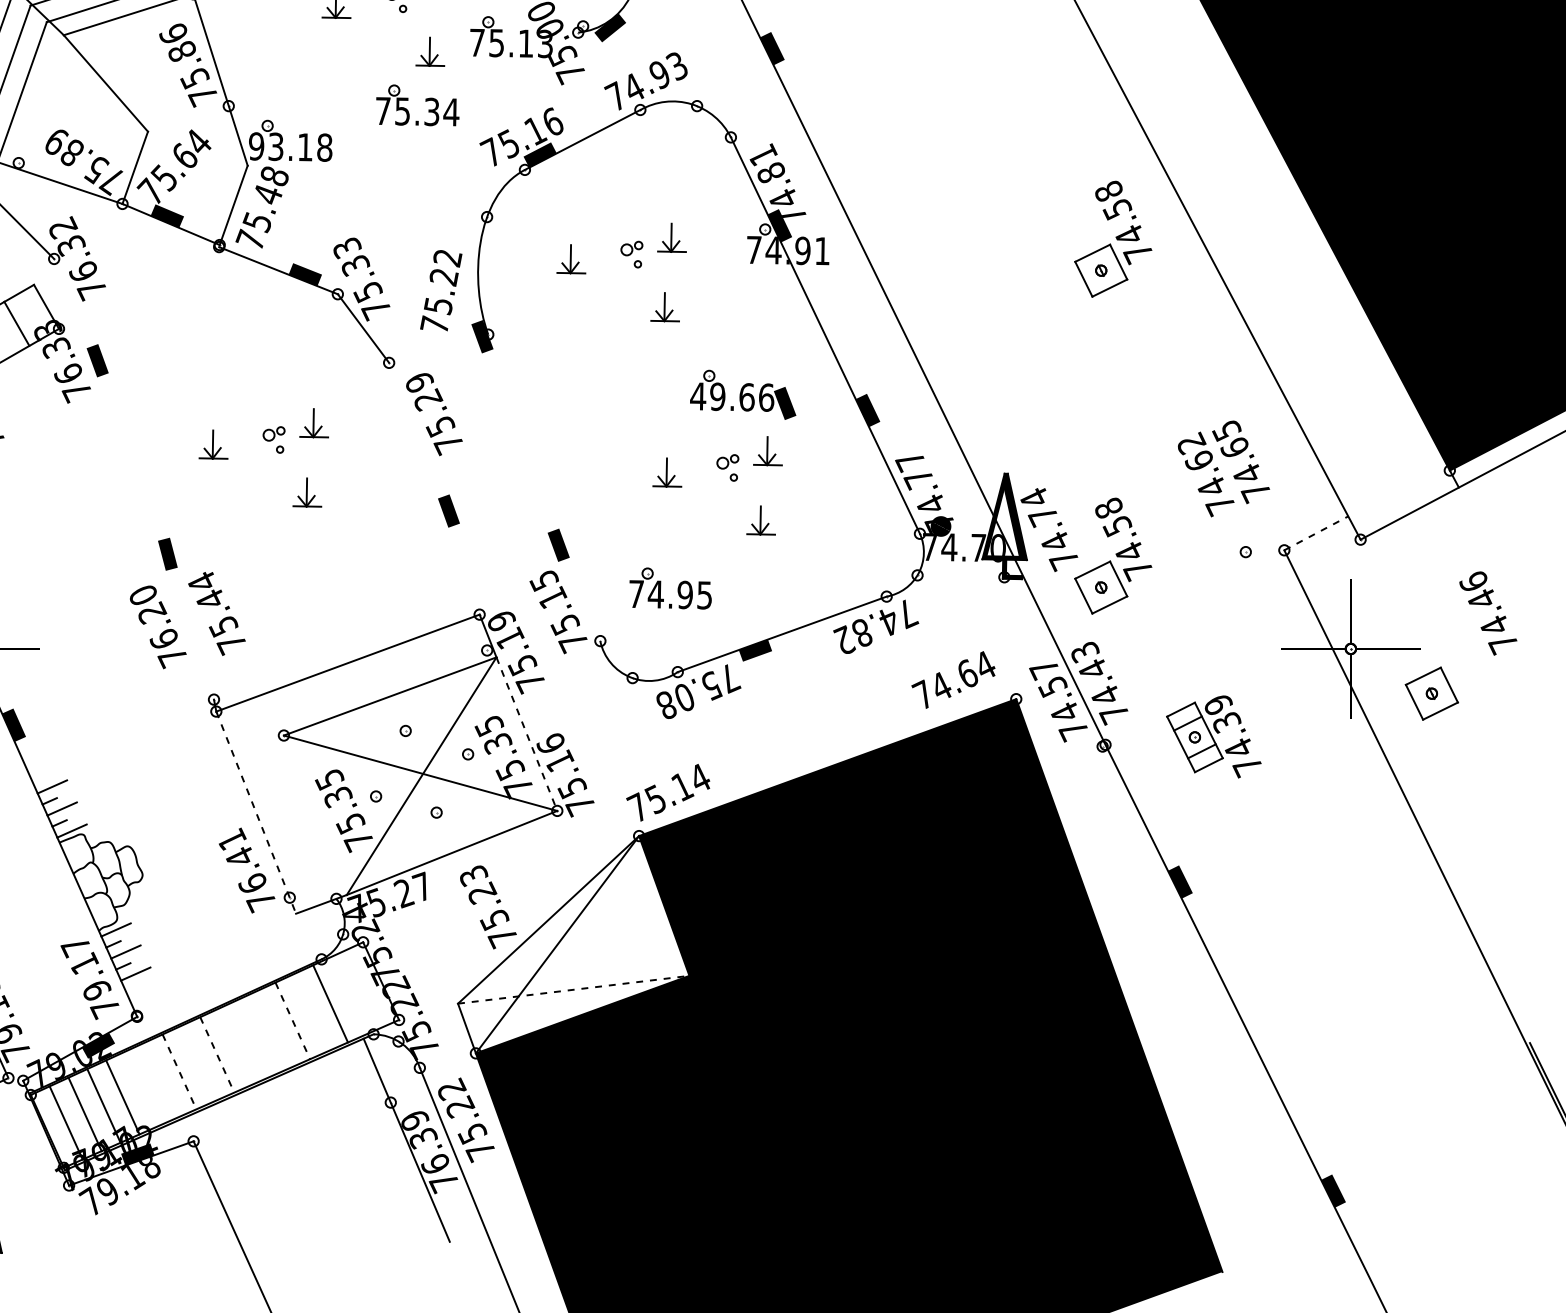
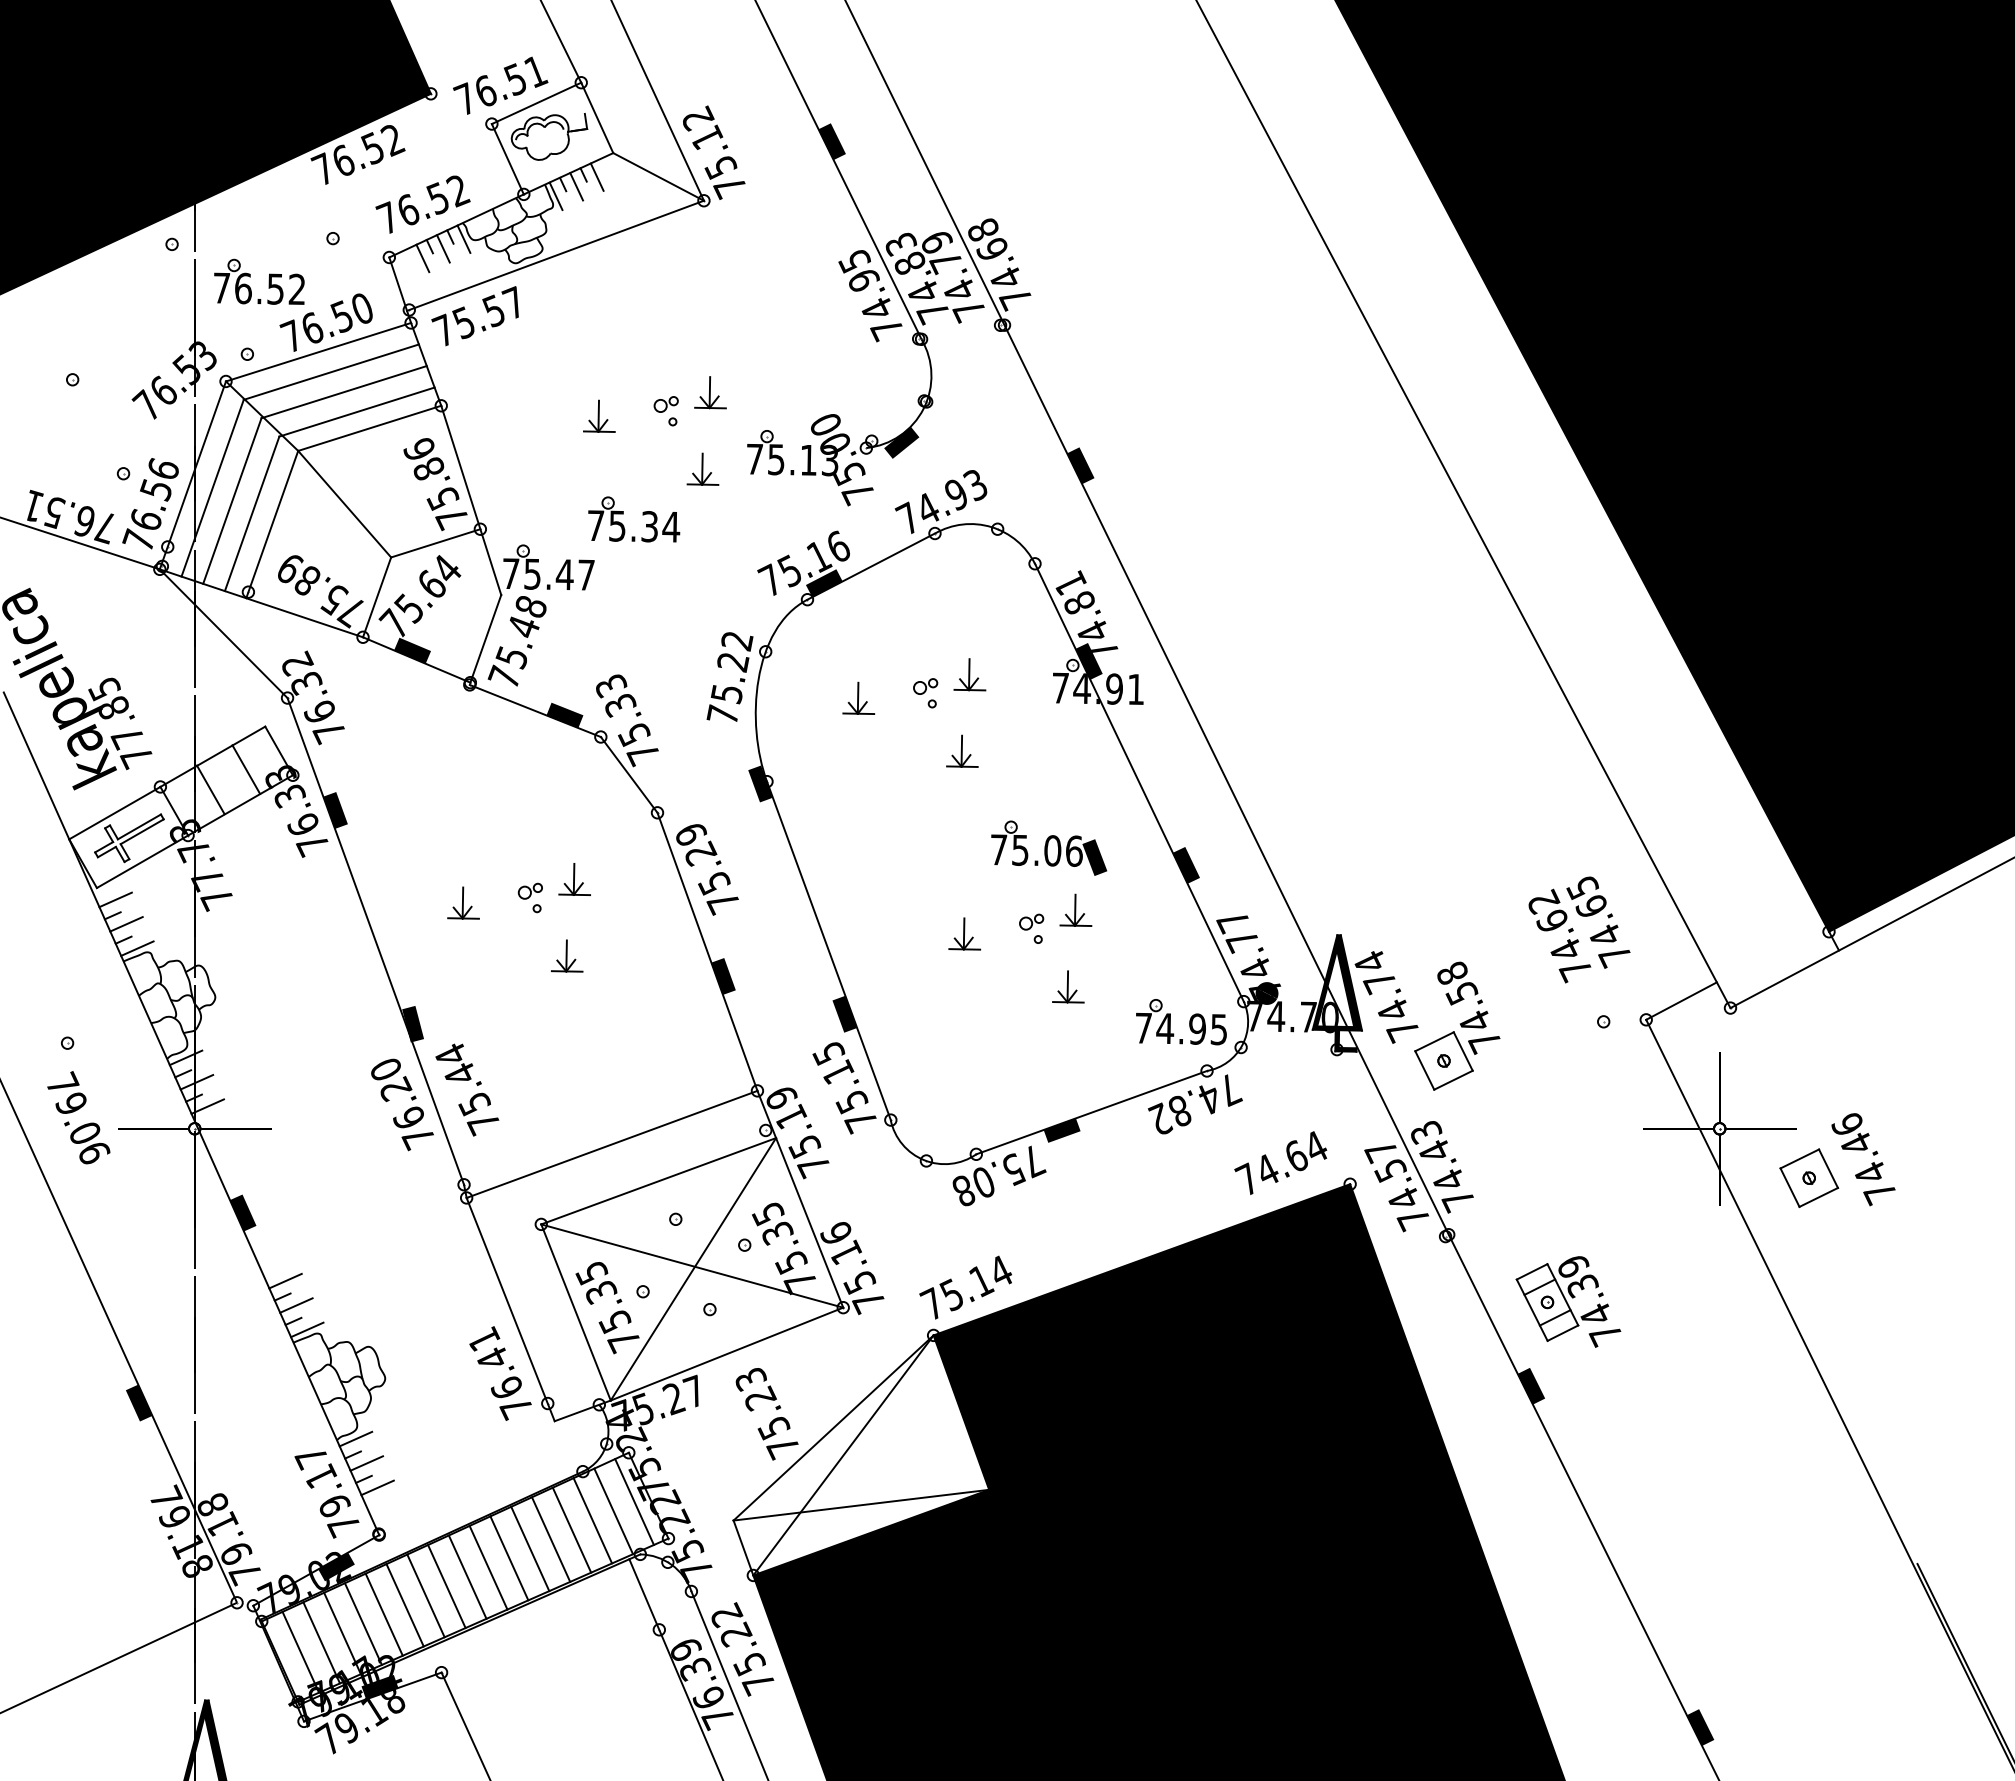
line: (40, 101) -> (272, 524), added
part: (425, 101) -> (642, 515), moved
line: (188, 119) -> (435, 543), added
text: (290, 147) -> (548, 574), 93.18 -> 75.47
part: (1113, 238) -> (1457, 675), removed
text: (440, 290) -> (729, 676), moved
text: (722, 397) -> (1025, 850), 49.66 -> 75.06
line: (133, 479) -> (375, 941), added
line: (543, 487) -> (828, 950), added
line: (434, 488) -> (707, 951), added
line: (1316, 533) -> (1681, 1001), dashed -> solid
part: (677, 588) -> (1189, 1022), moved
text: (1488, 613) -> (1863, 1159), moved
line: (526, 734) -> (809, 1223), dashed -> solid
part: (1213, 736) -> (1568, 1301), moved
line: (256, 813) -> (510, 1310), dashed -> solid
line: (314, 815) -> (575, 1312), added
line: (368, 986) -> (634, 1501), added
line: (573, 990) -> (861, 1505), dashed -> solid
line: (349, 995) -> (613, 1511), added
line: (311, 1011) -> (571, 1529), added
line: (293, 1021) -> (551, 1540), dashed -> solid
line: (274, 1028) -> (530, 1548), added
line: (255, 1038) -> (509, 1558), added
line: (236, 1046) -> (488, 1567), added
line: (217, 1055) -> (467, 1577), dashed -> solid
line: (198, 1063) -> (446, 1586), added
line: (179, 1072) -> (426, 1596), dashed -> solid
line: (160, 1080) -> (404, 1605), added
line: (141, 1088) -> (383, 1614), added

